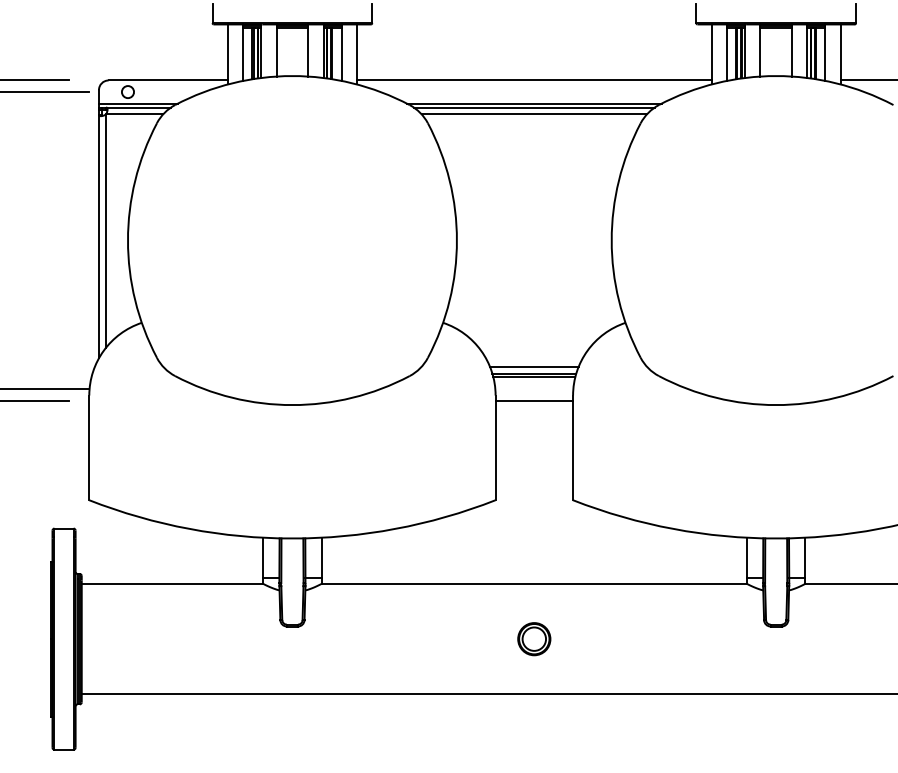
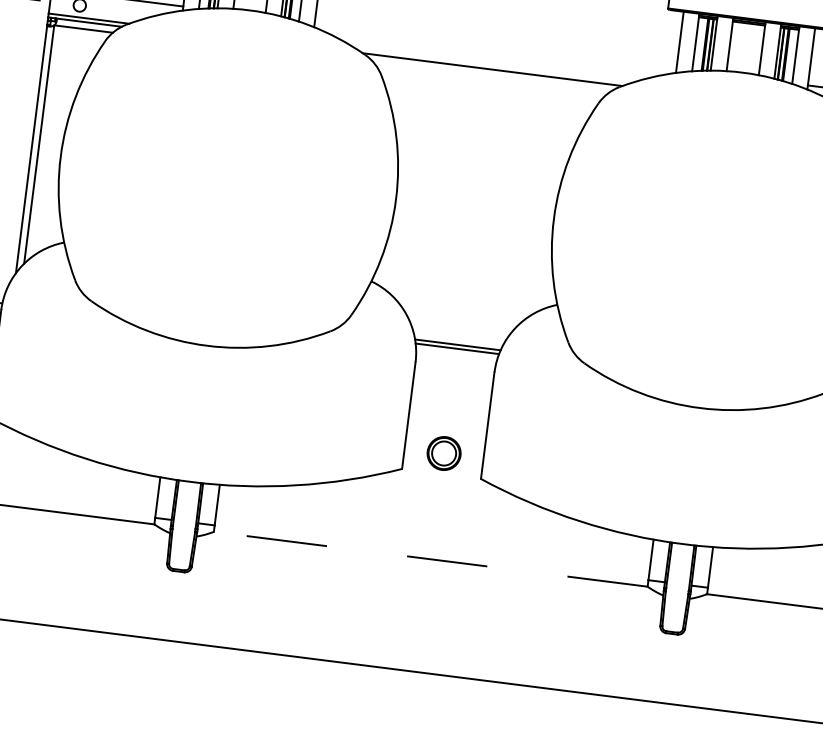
line: (533, 80) -> (494, 45), removed
line: (533, 107) -> (491, 73), removed
line: (534, 114) -> (491, 80), removed
line: (534, 366) -> (458, 337), removed
line: (534, 400) -> (454, 372), removed
line: (534, 583) -> (431, 558), solid -> dashed
part: (534, 639) -> (444, 453), moved

